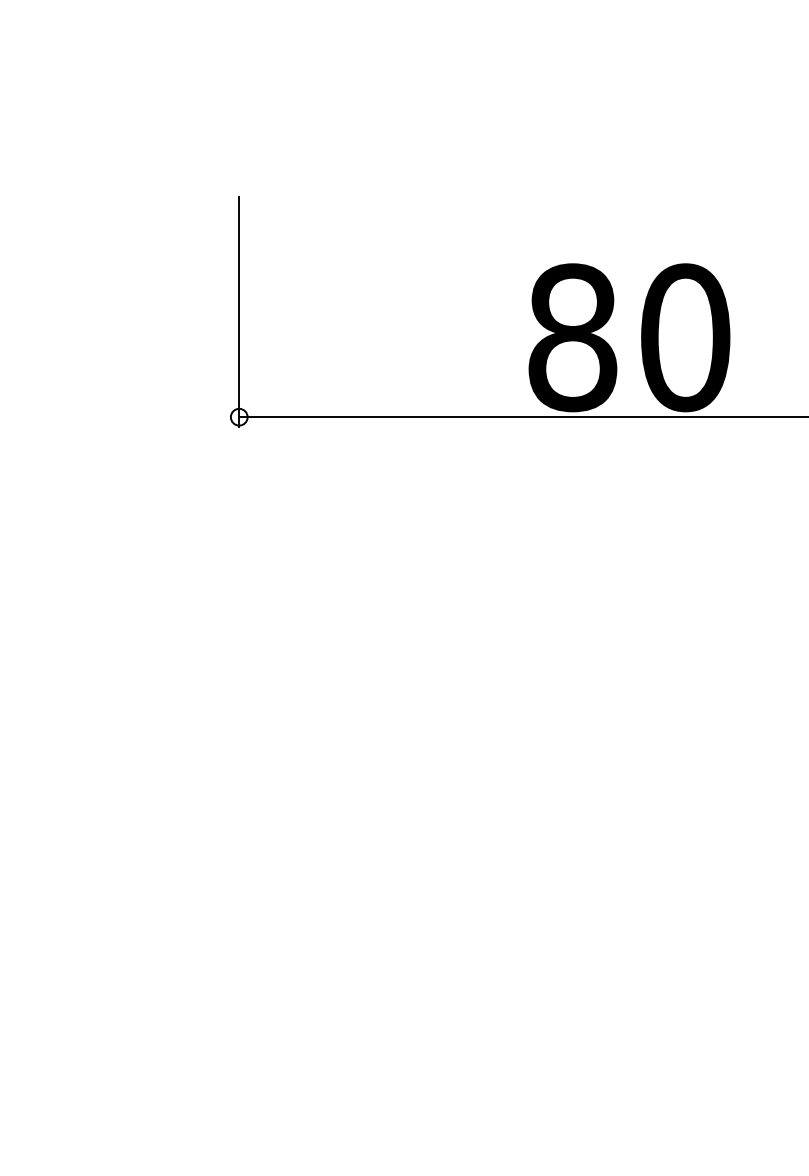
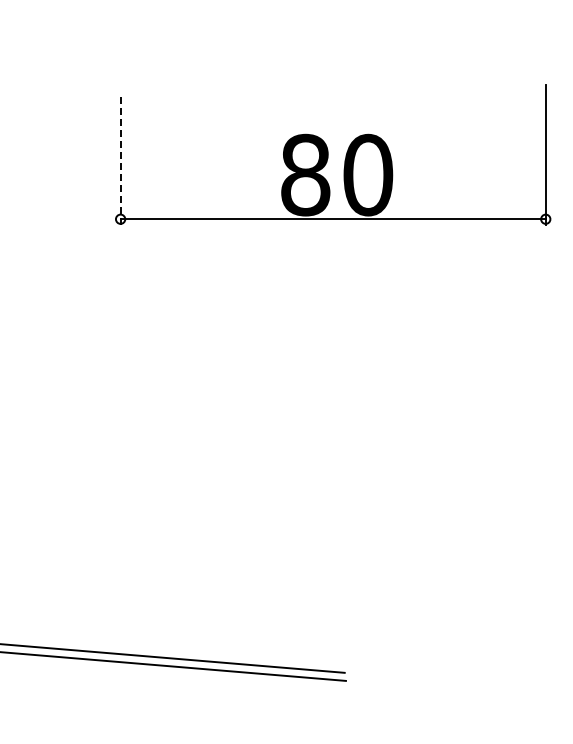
line: (239, 311) -> (120, 160), solid -> dashed

